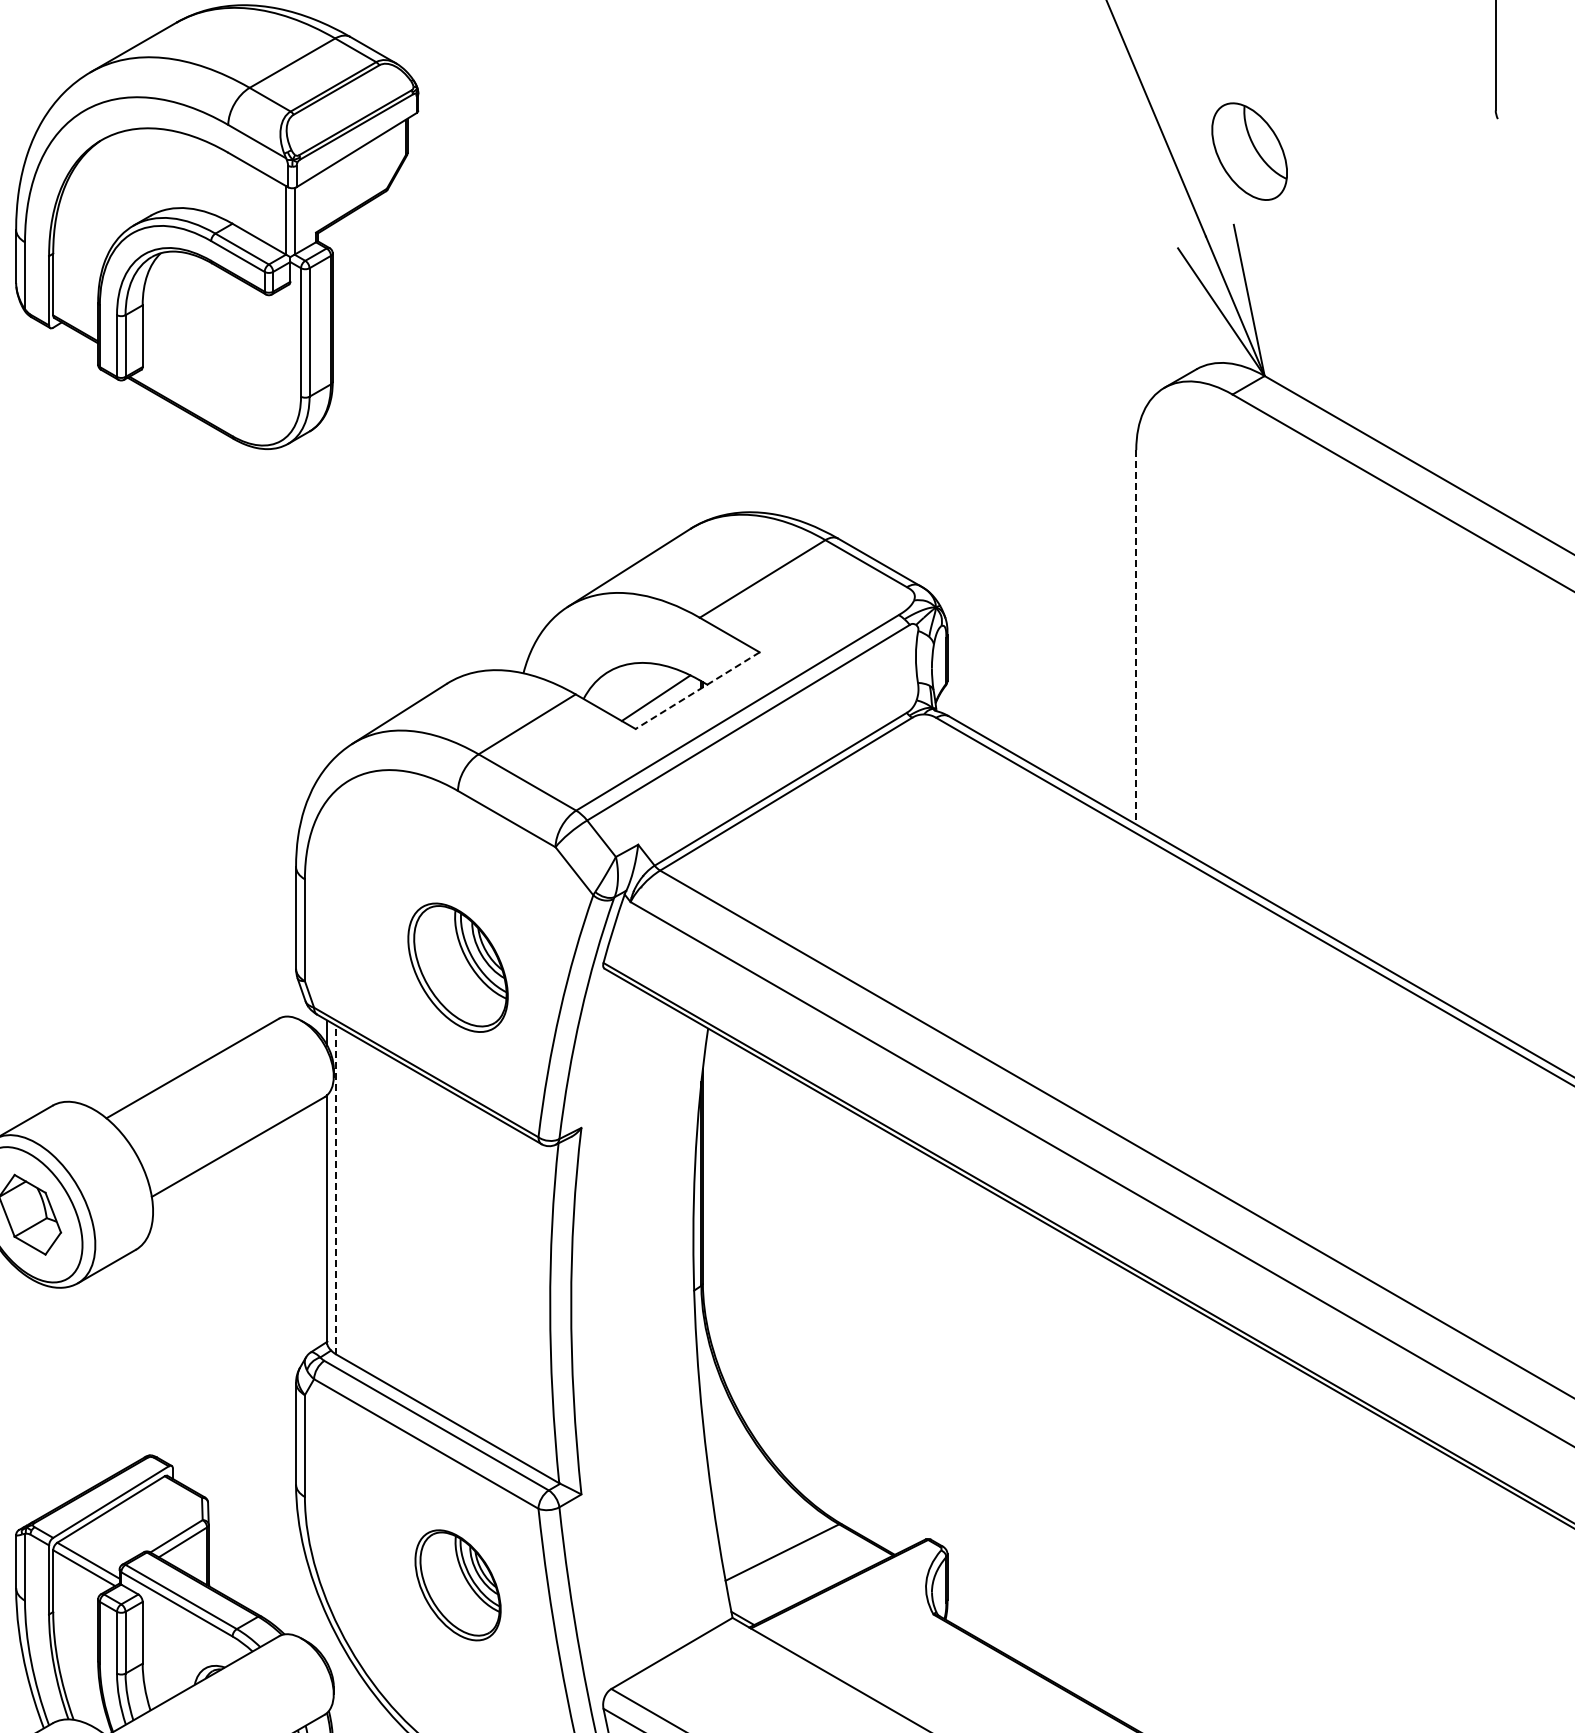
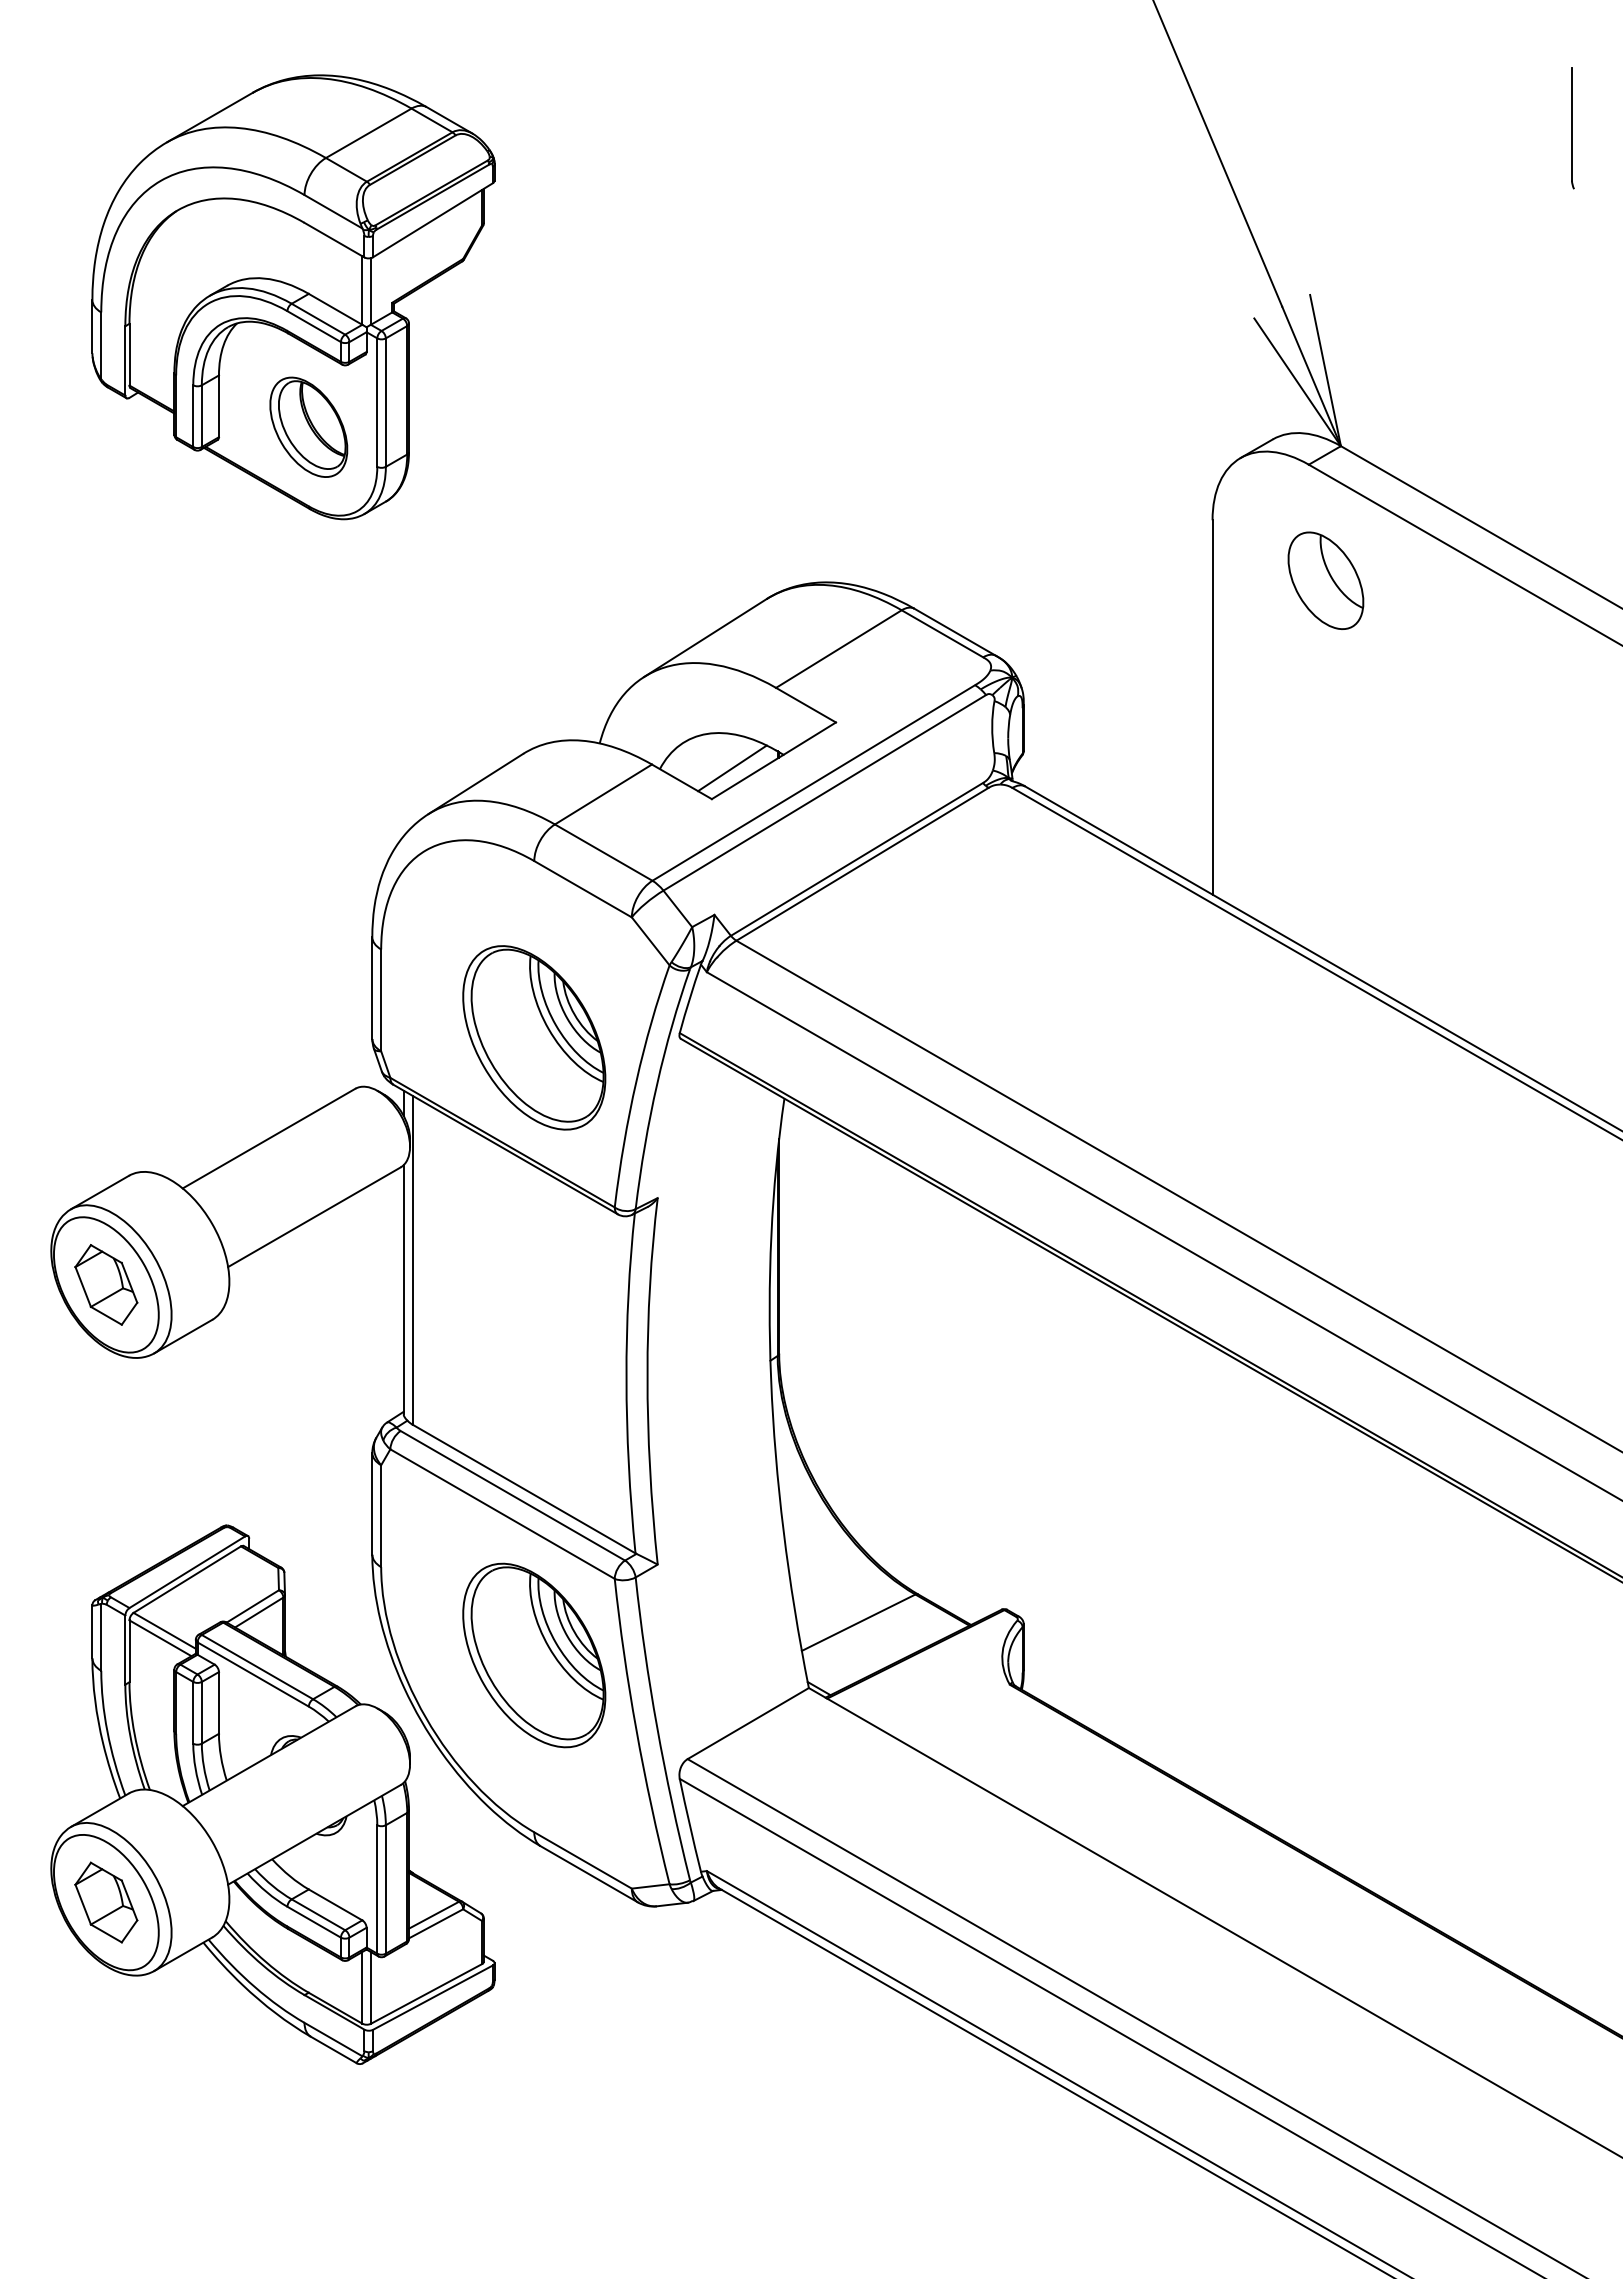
part: (1249, 151) -> (1325, 580), moved
part: (232, 356) -> (308, 426), added
line: (1136, 637) -> (1212, 707), dashed -> solid
line: (697, 690) -> (773, 760), dashed -> solid
part: (458, 967) -> (534, 1037), size x1.43
line: (336, 1189) -> (412, 1259), dashed -> solid
part: (458, 1585) -> (534, 1655), size x1.67

